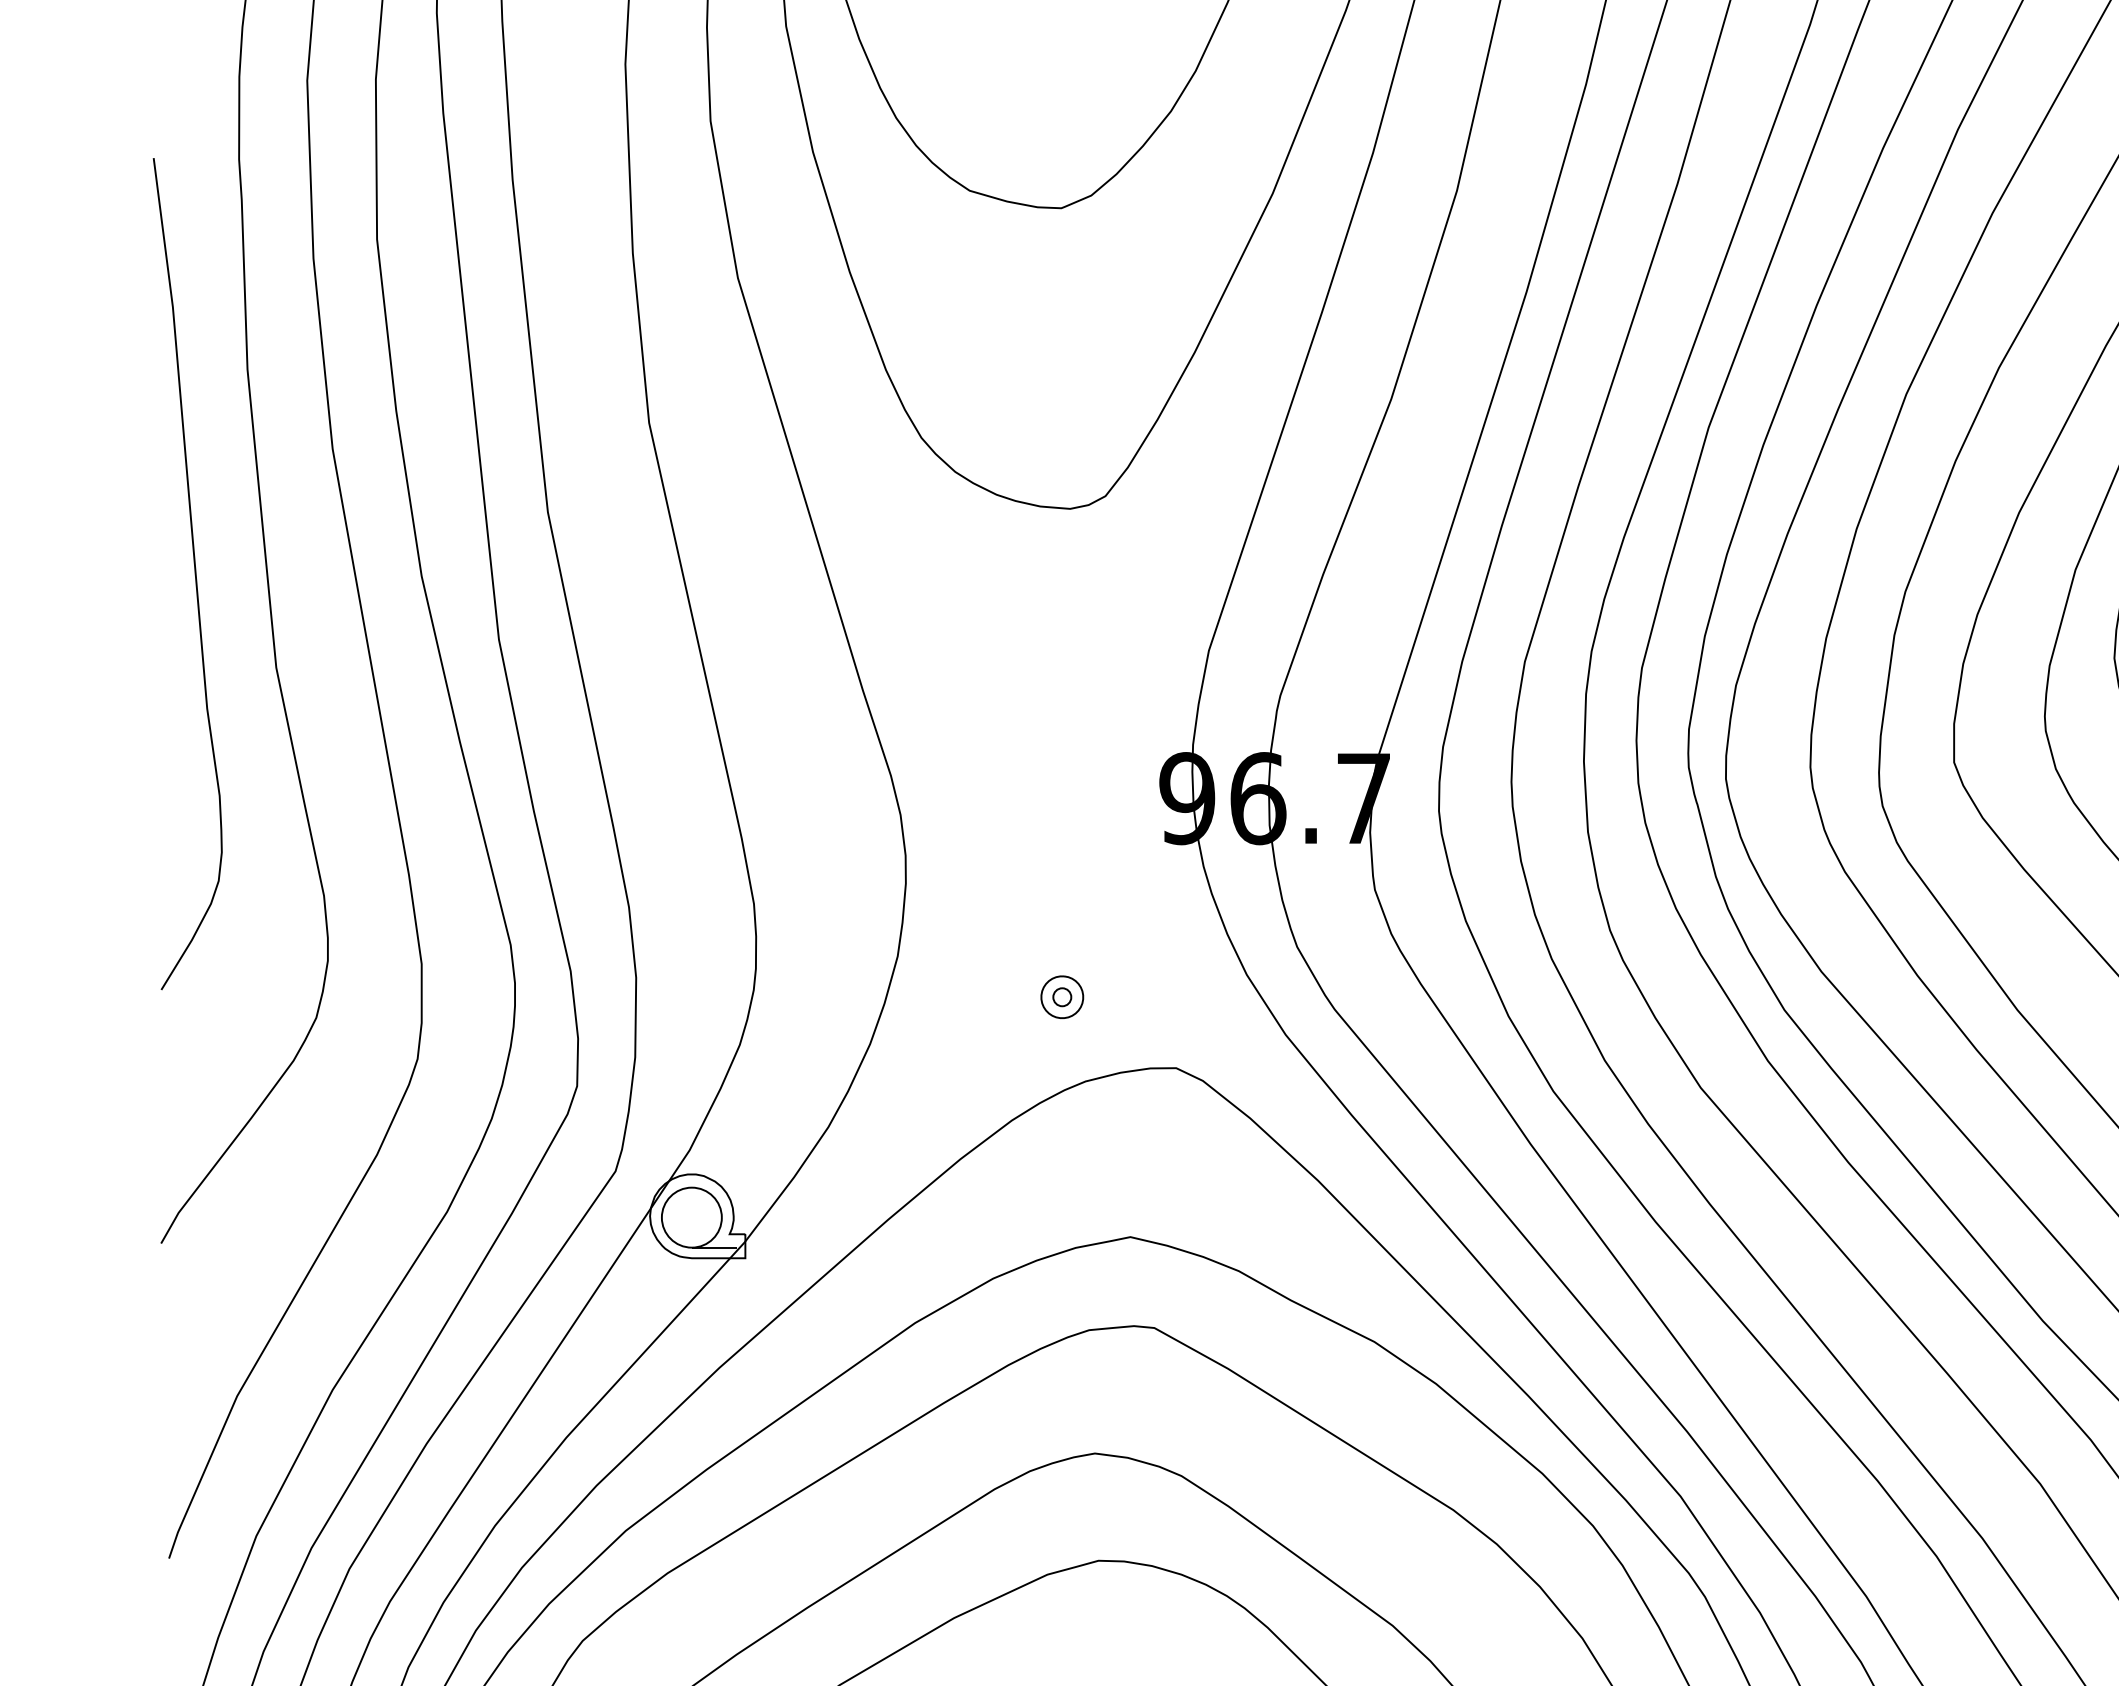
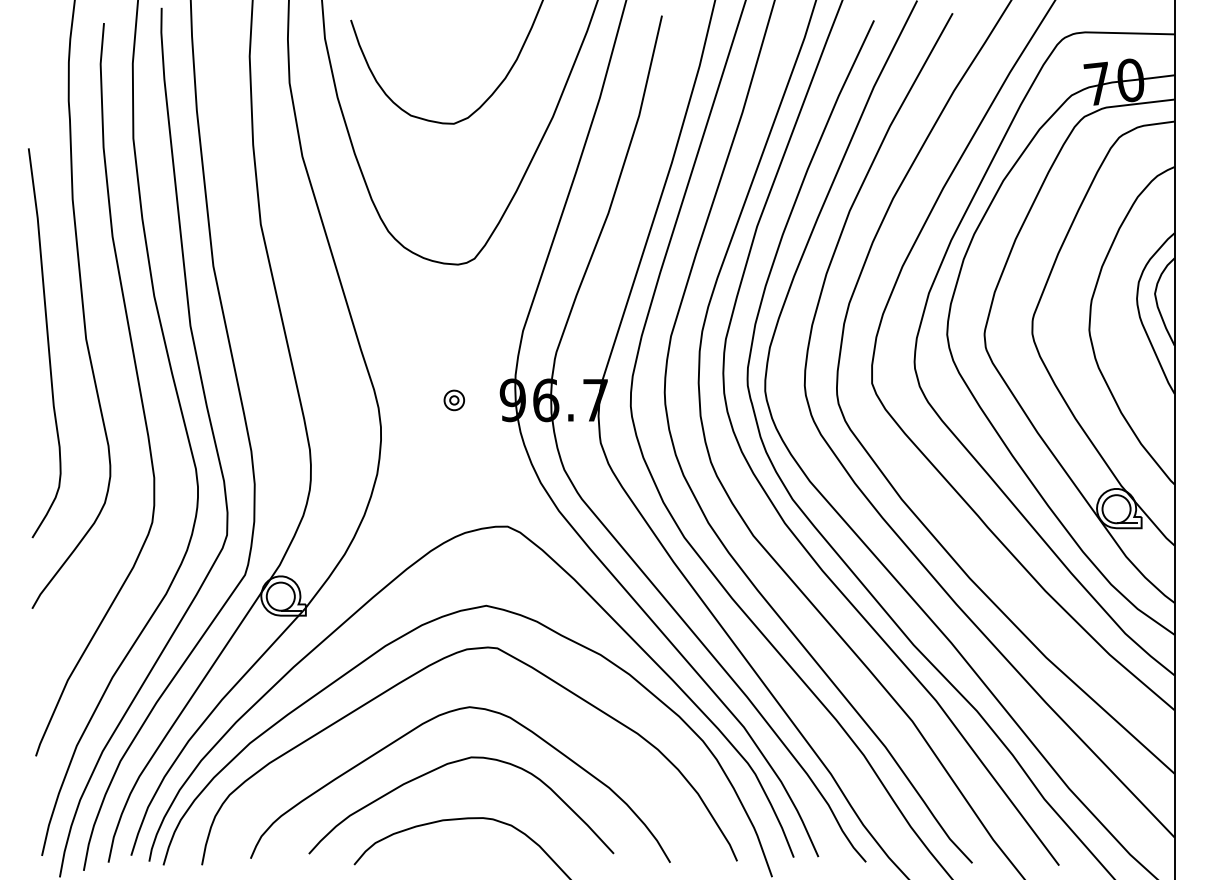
curve: (193, 574) -> (47, 343), moved
part: (1060, 997) -> (453, 400), moved

